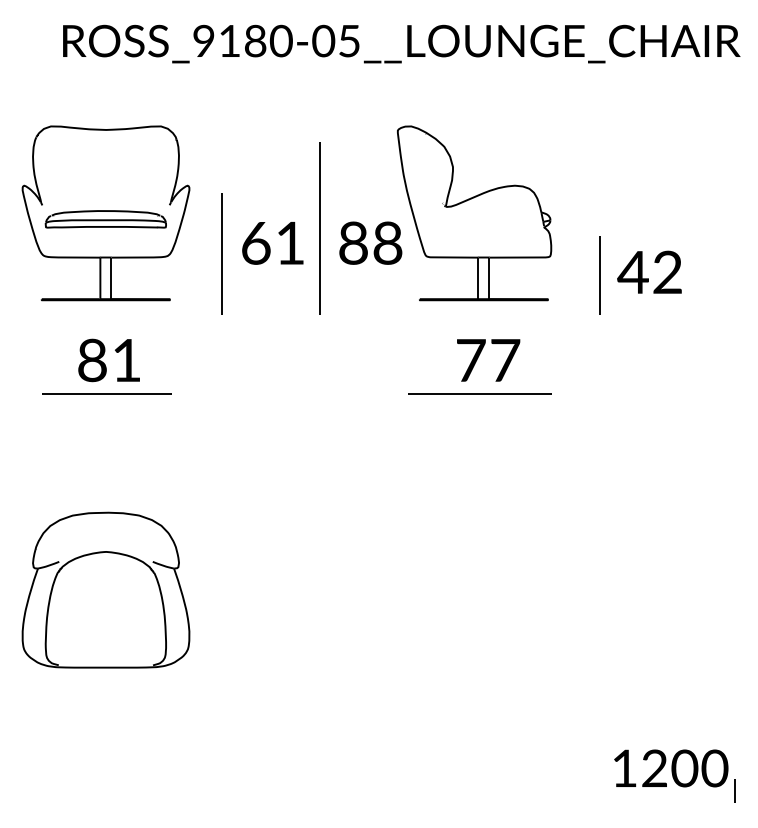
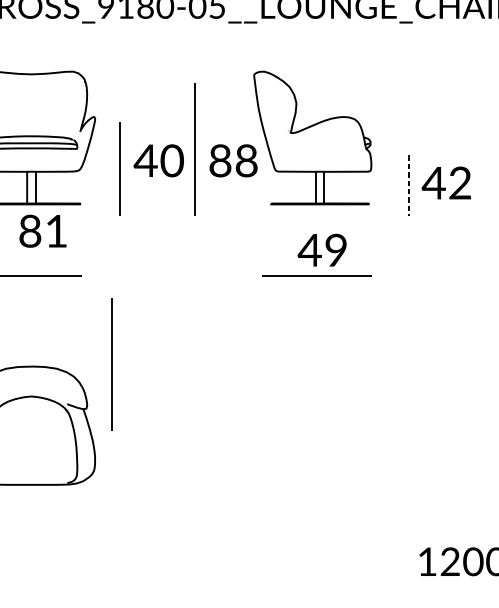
text: (272, 242) -> (158, 160), 61 -> 40
line: (600, 275) -> (408, 185), solid -> dashed
text: (487, 359) -> (322, 249), 77 -> 49
text: (108, 360) -> (42, 231), moved
line: (211, 509) -> (111, 364), added

